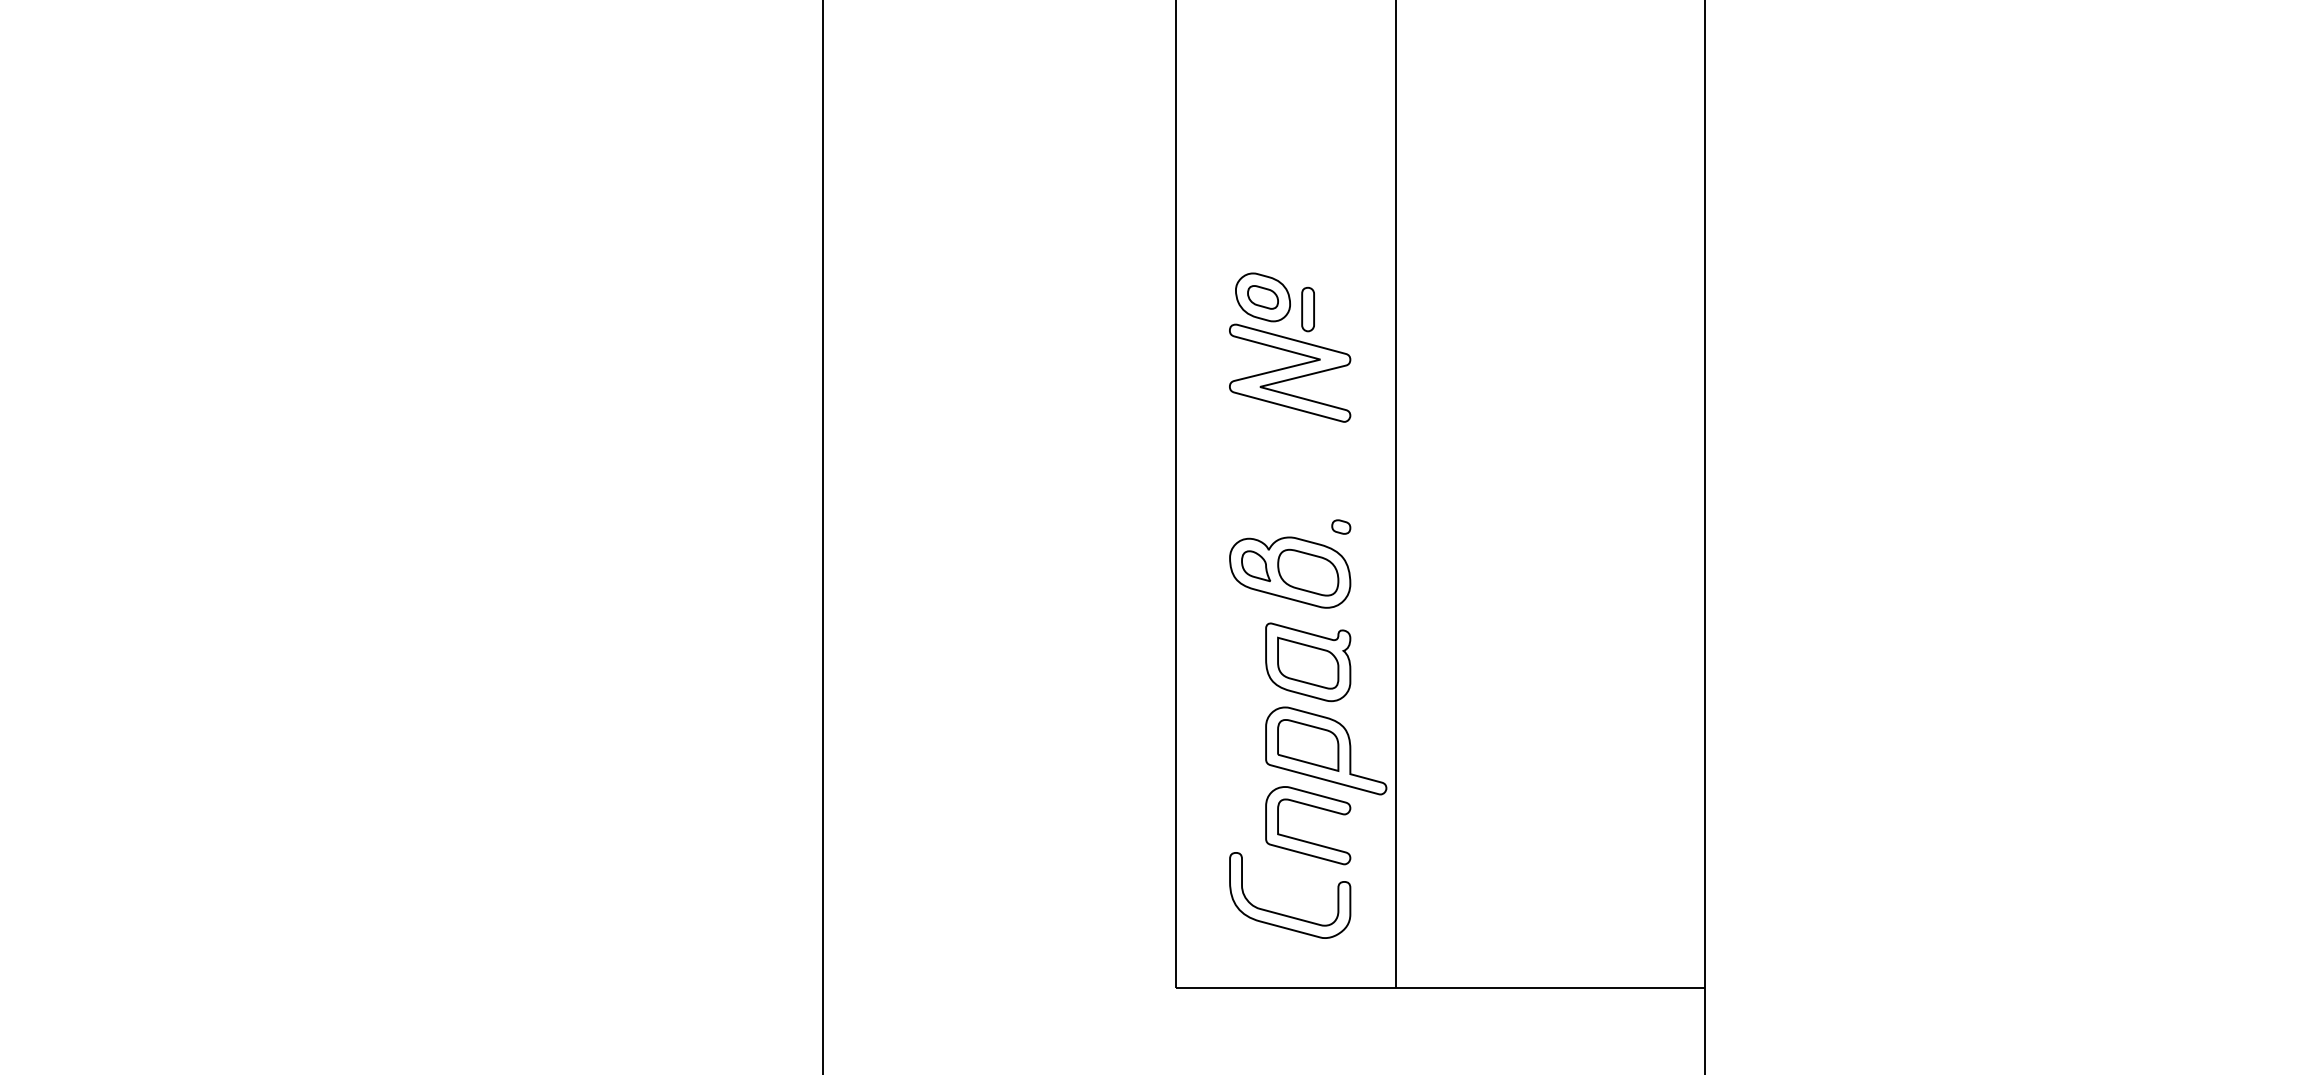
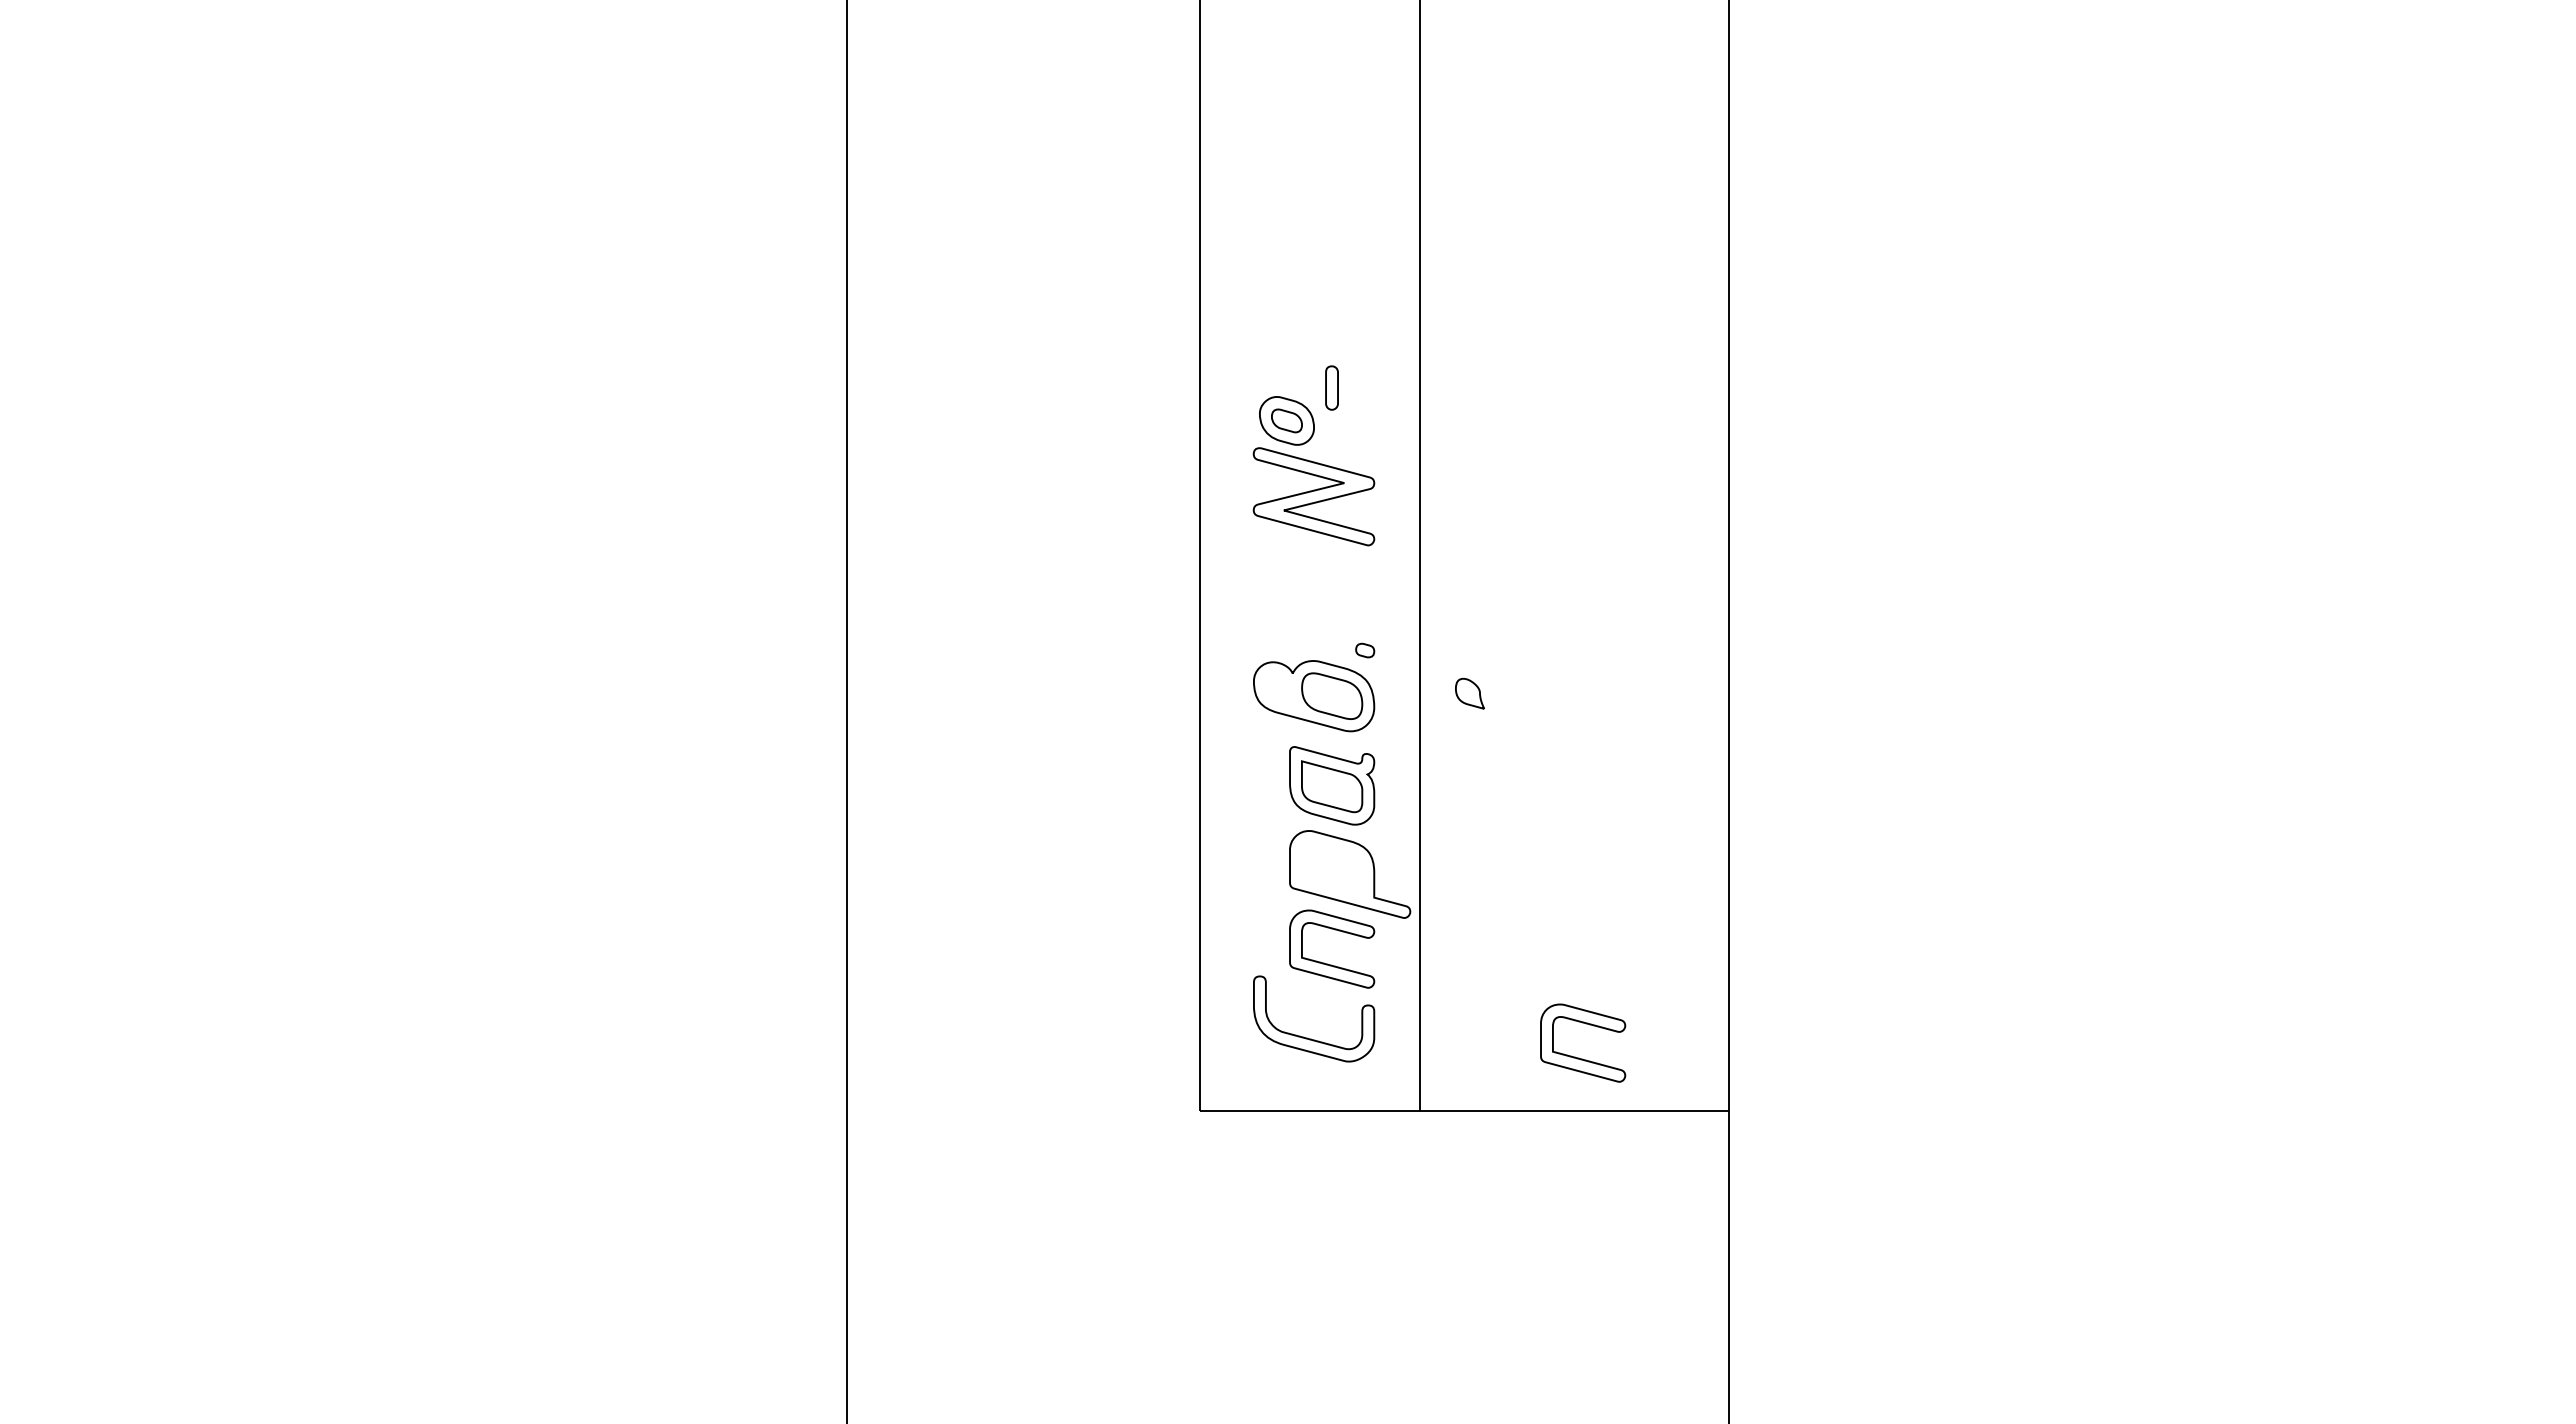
part: (1307, 308) -> (1331, 387), moved
part: (1255, 565) -> (1469, 693), moved
part: (1308, 744) -> (1332, 868), removed
part: (1554, 933) -> (1578, 1057), added

